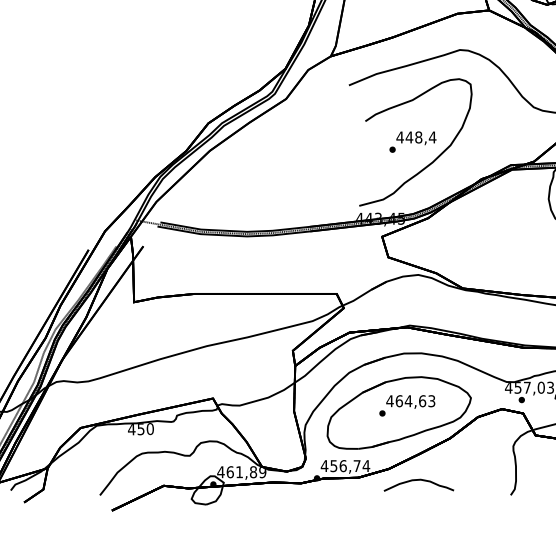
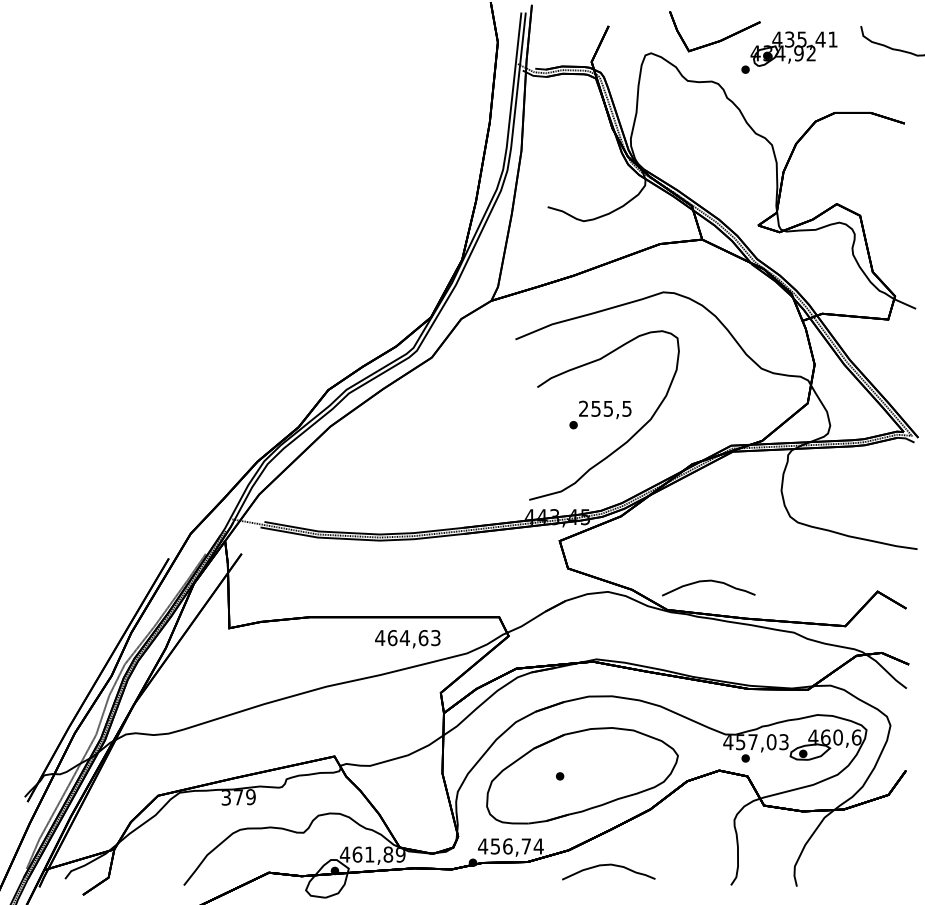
text: (416, 137) -> (605, 408), 448,4 -> 255,5
curve: (493, 267) -> (708, 581), added
text: (410, 402) -> (407, 639), moved
text: (140, 429) -> (238, 797), 450 -> 379

